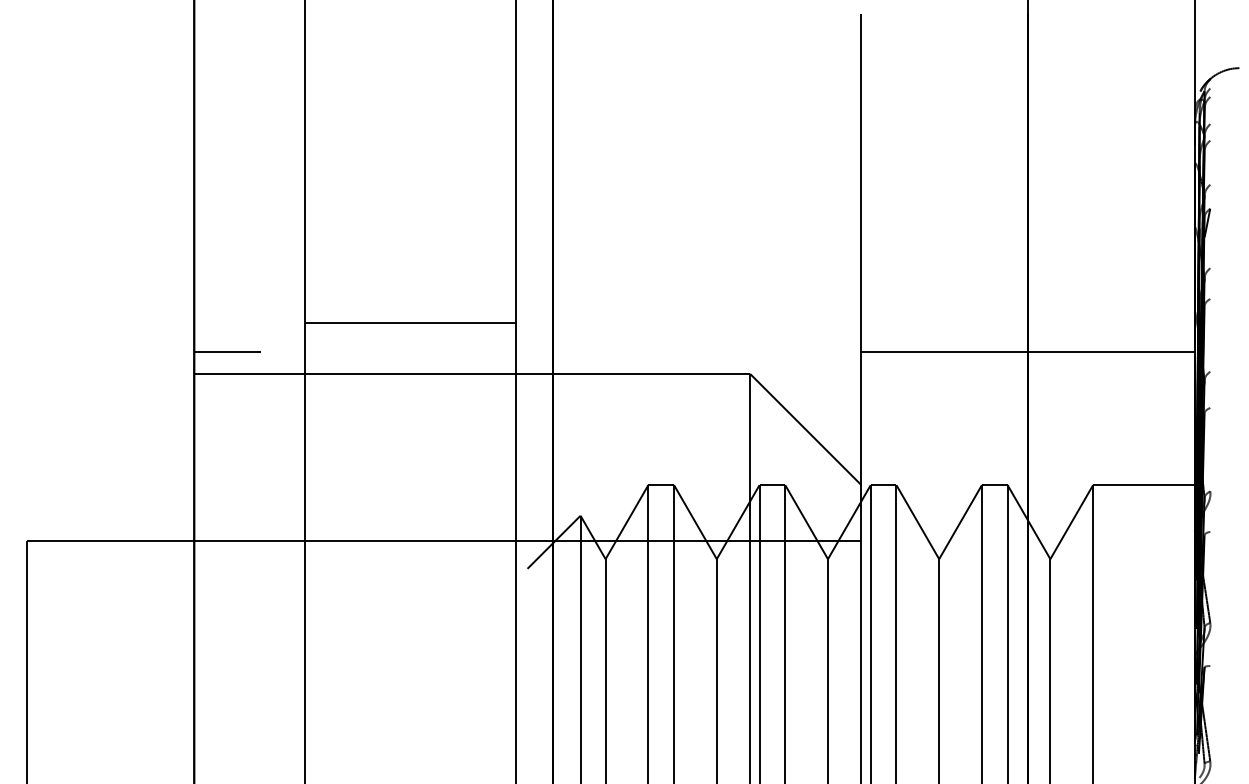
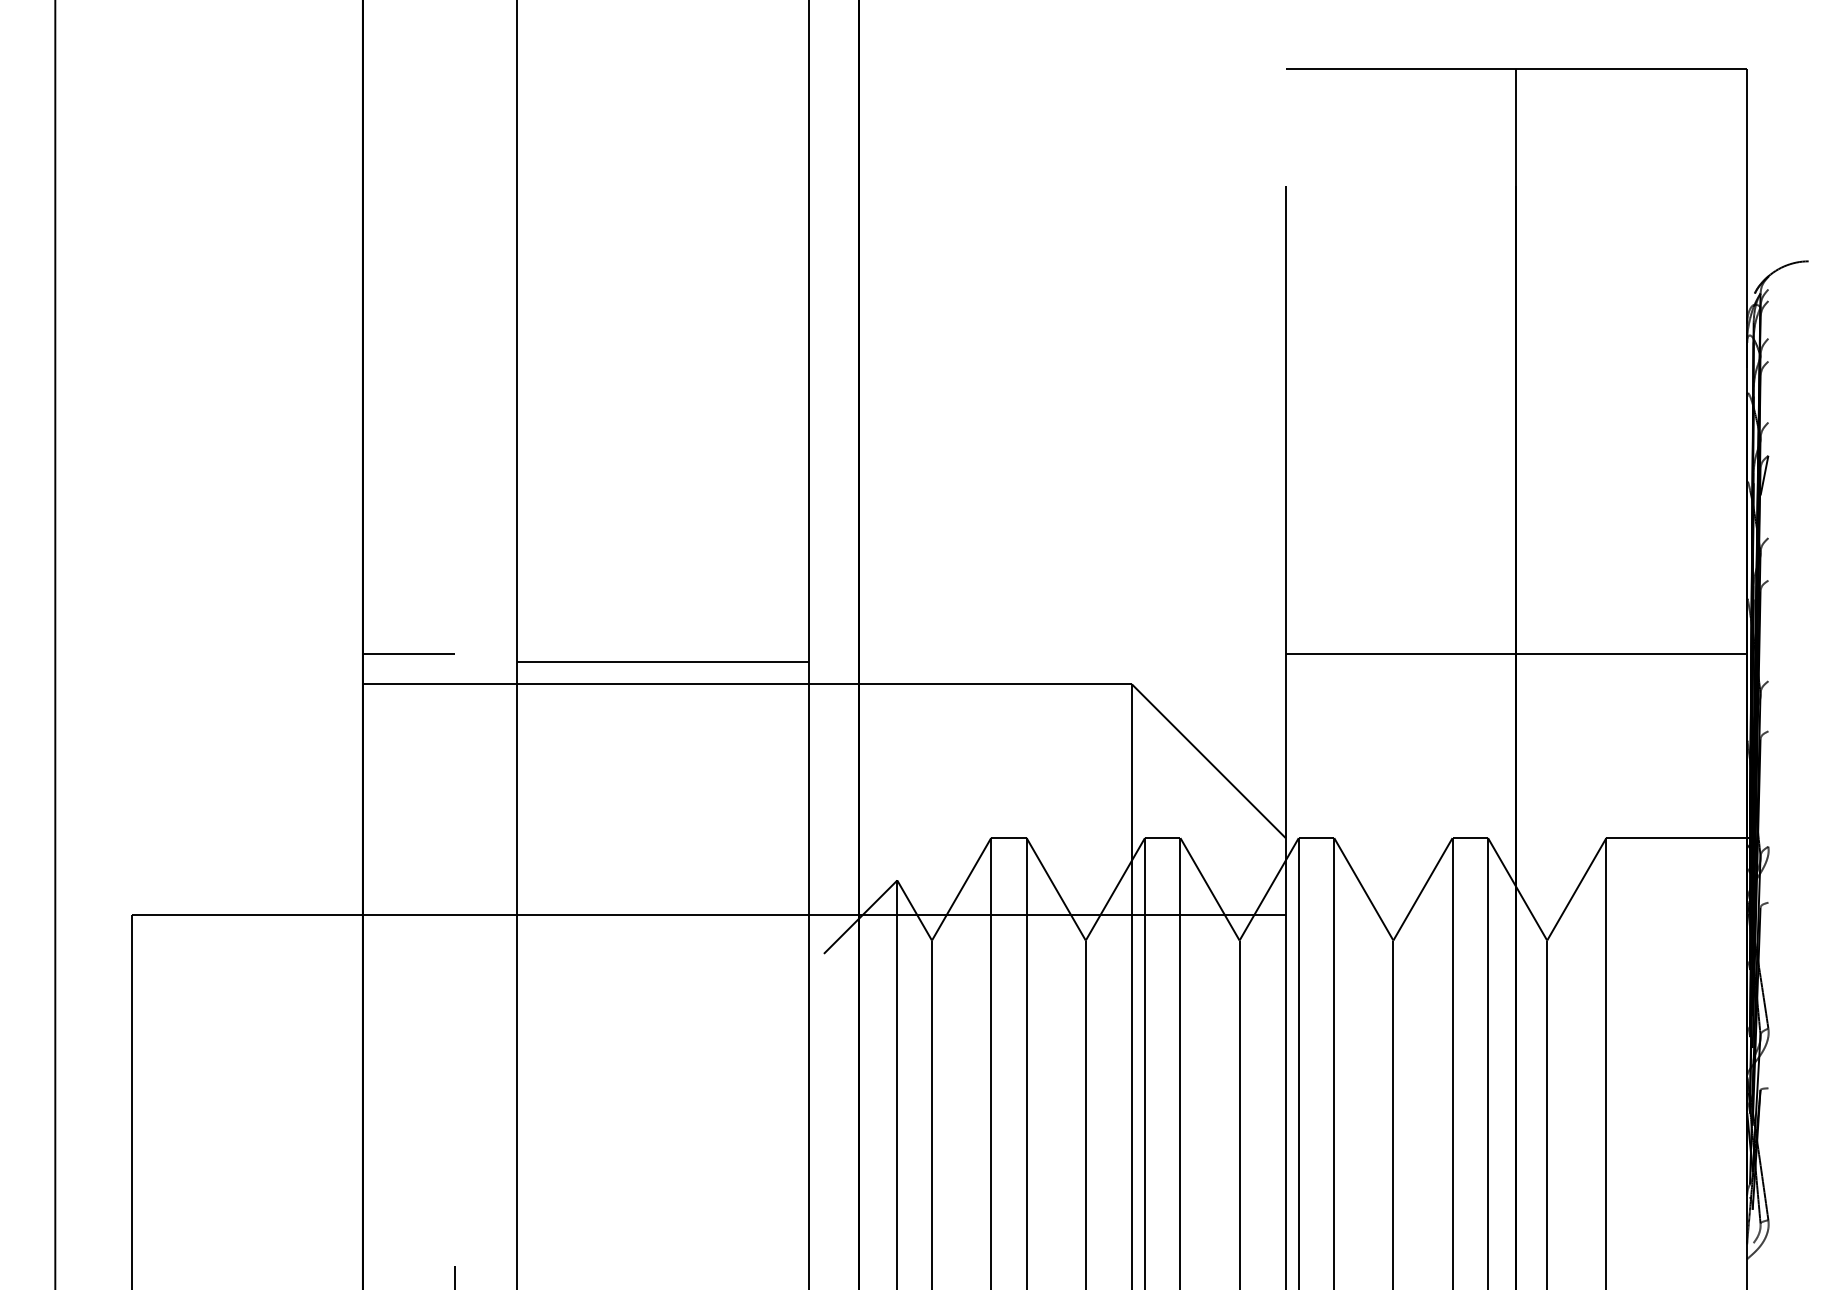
line: (410, 322) -> (662, 661), moved

